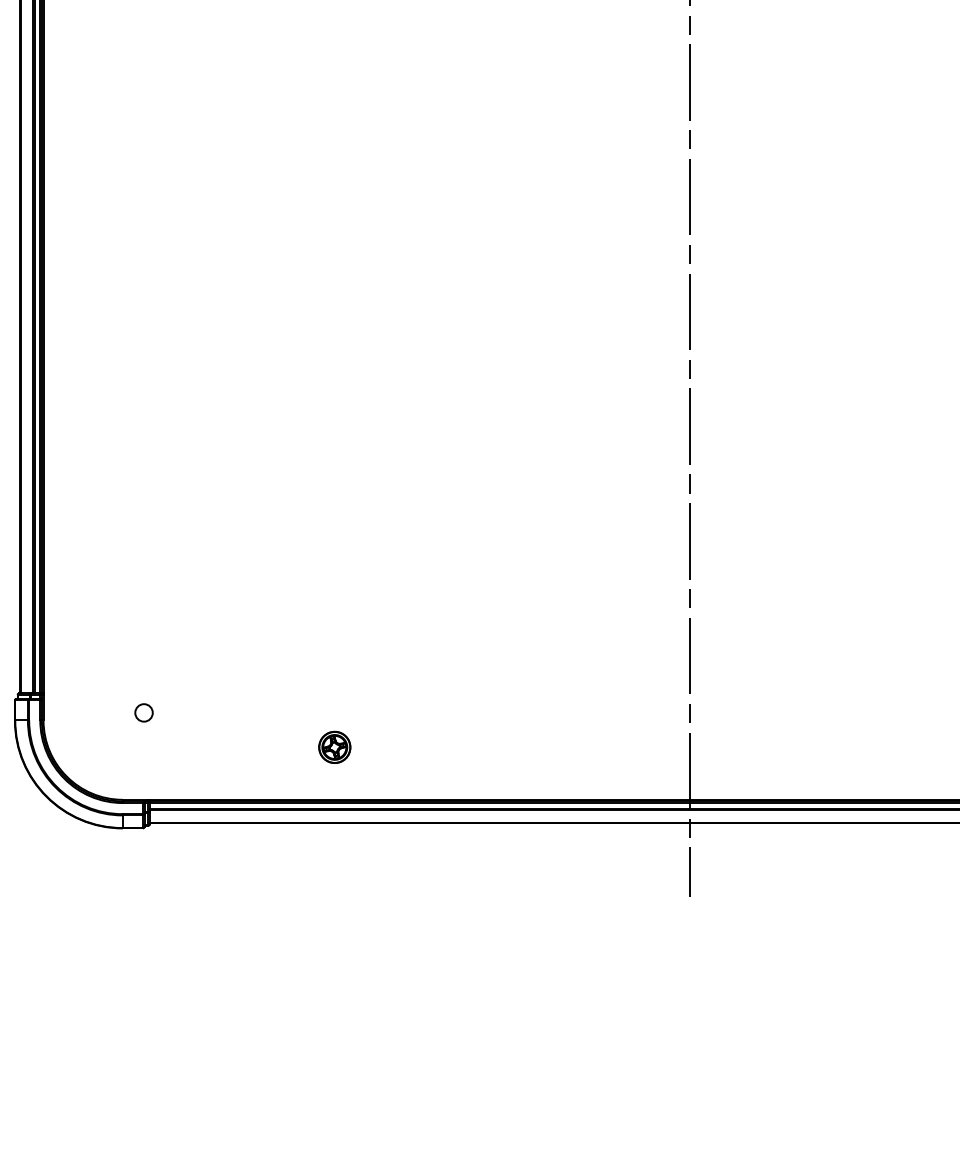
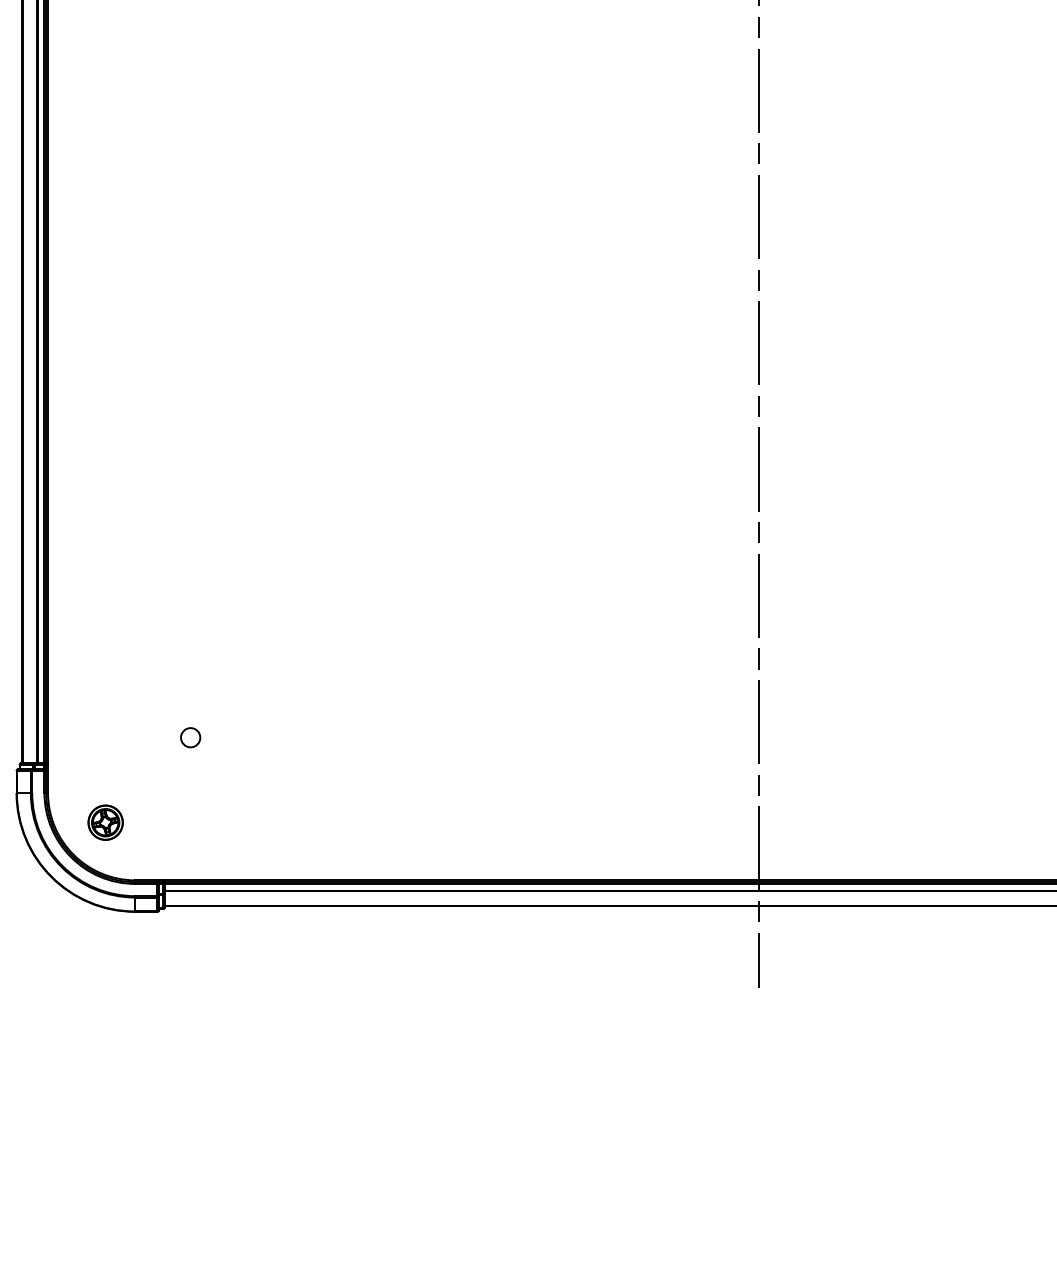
circle: (143, 712) -> (190, 737), moved
part: (334, 747) -> (105, 822), moved

